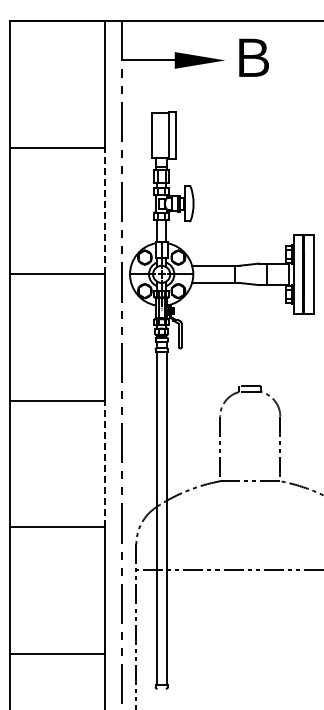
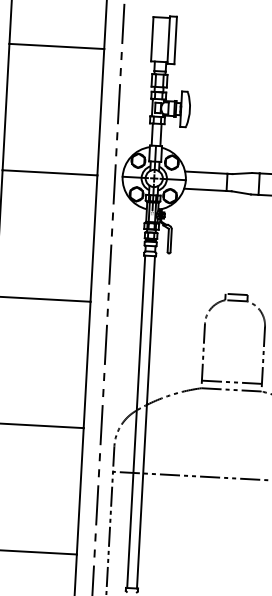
line: (104, 210) -> (100, 111), dashed -> solid
line: (104, 463) -> (86, 364), dashed -> solid
line: (250, 473) -> (232, 382), added

